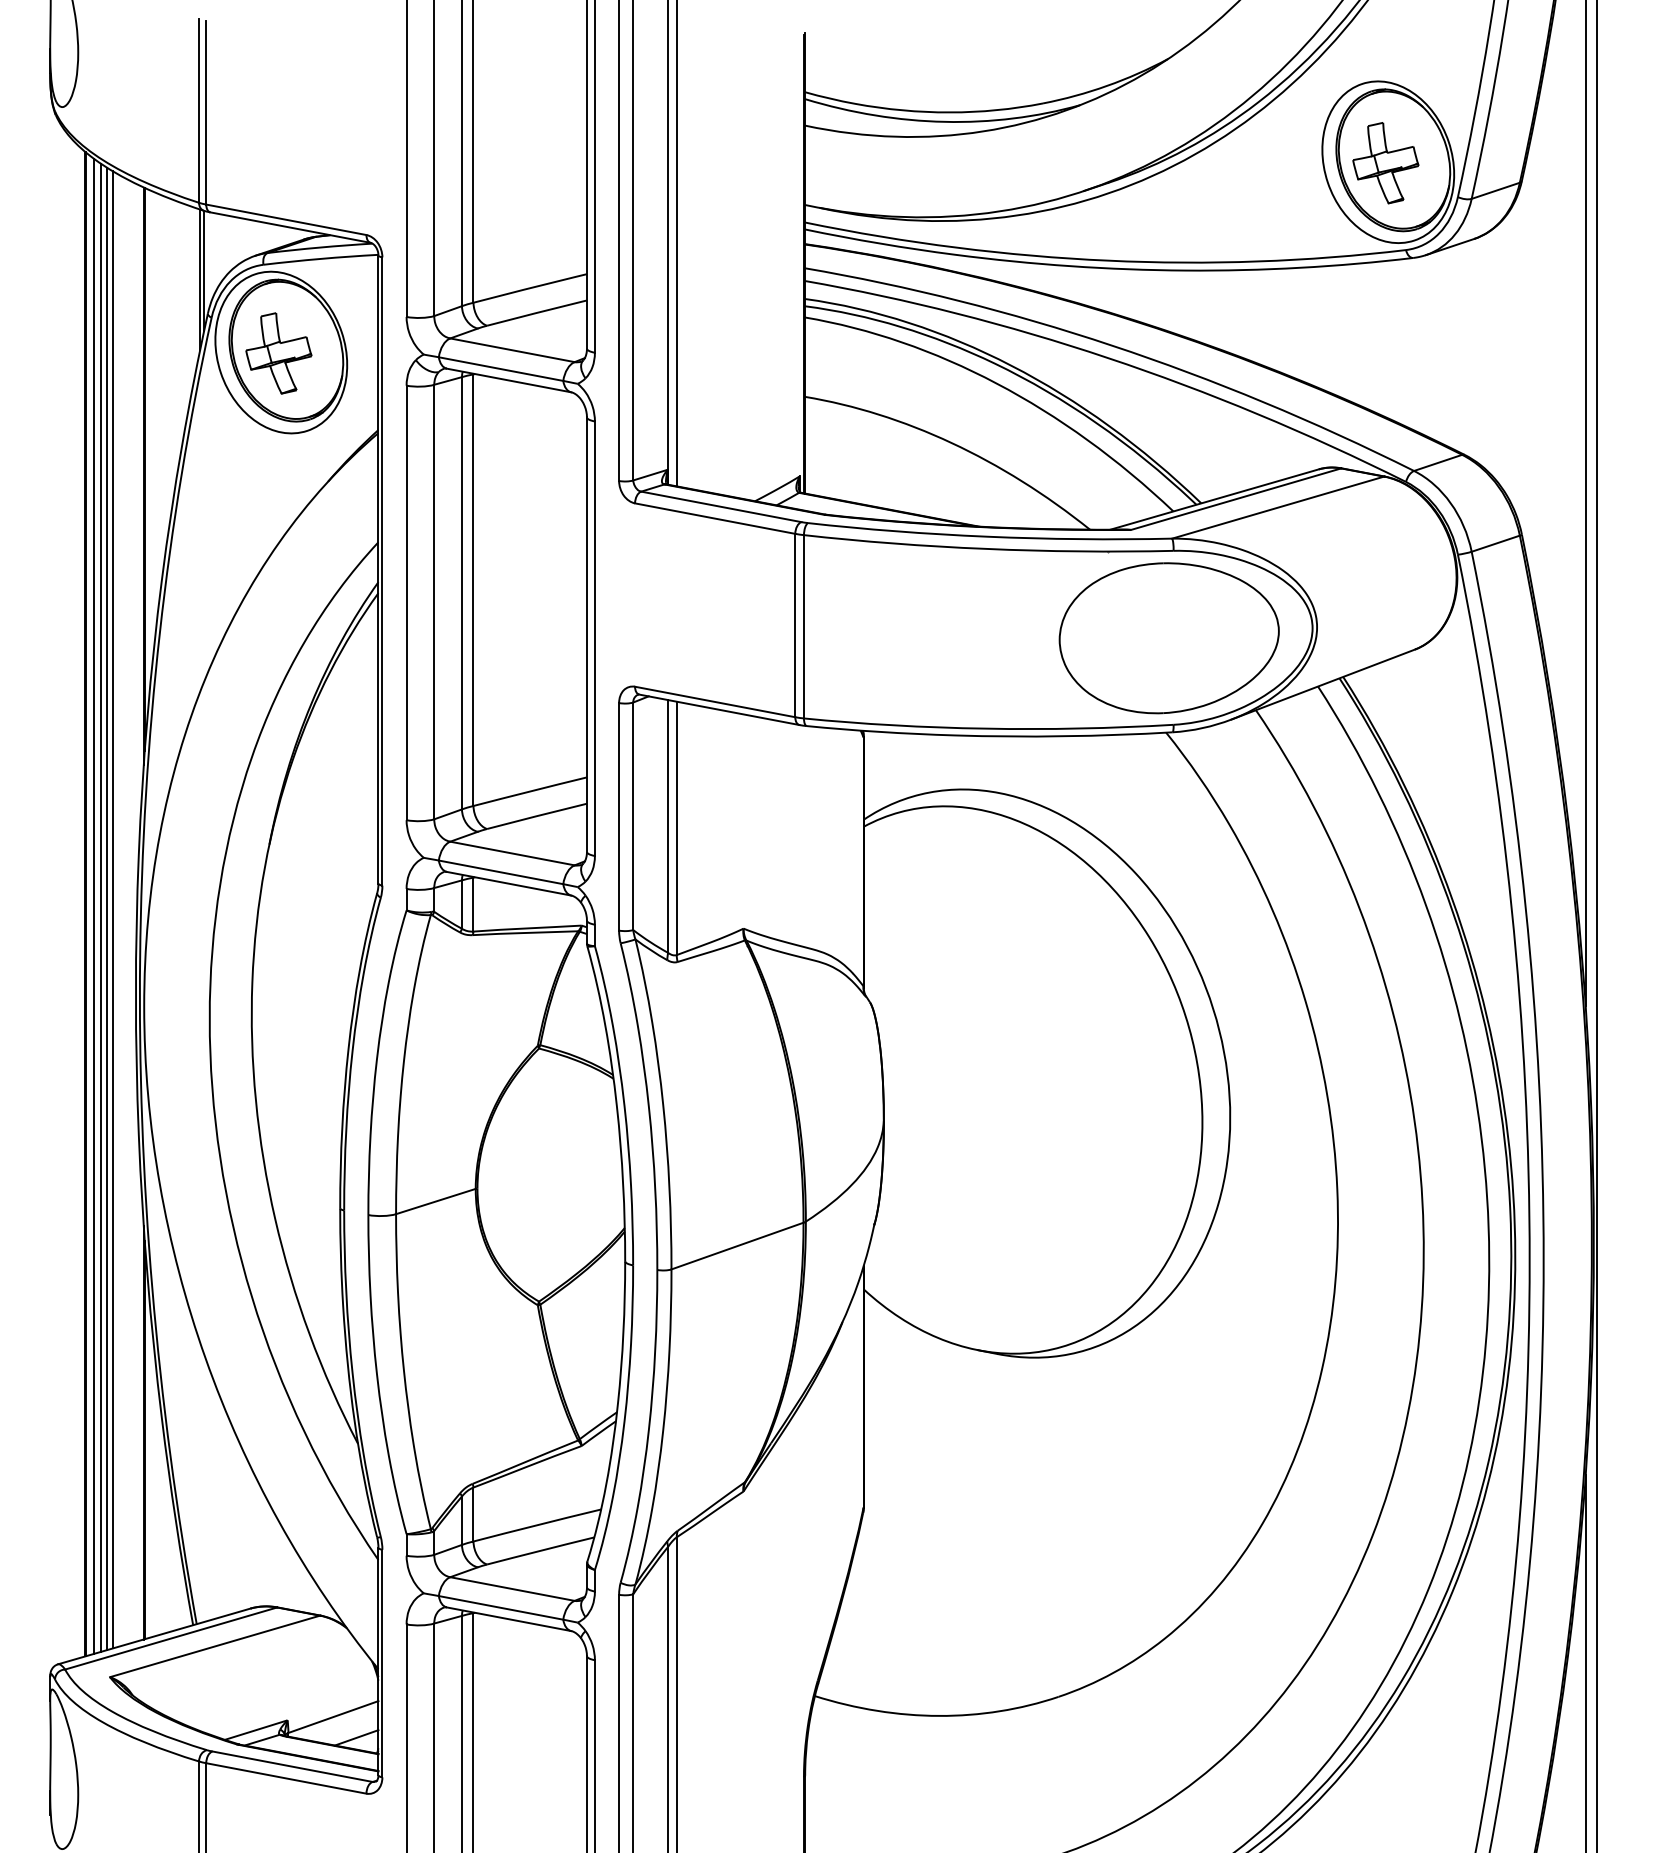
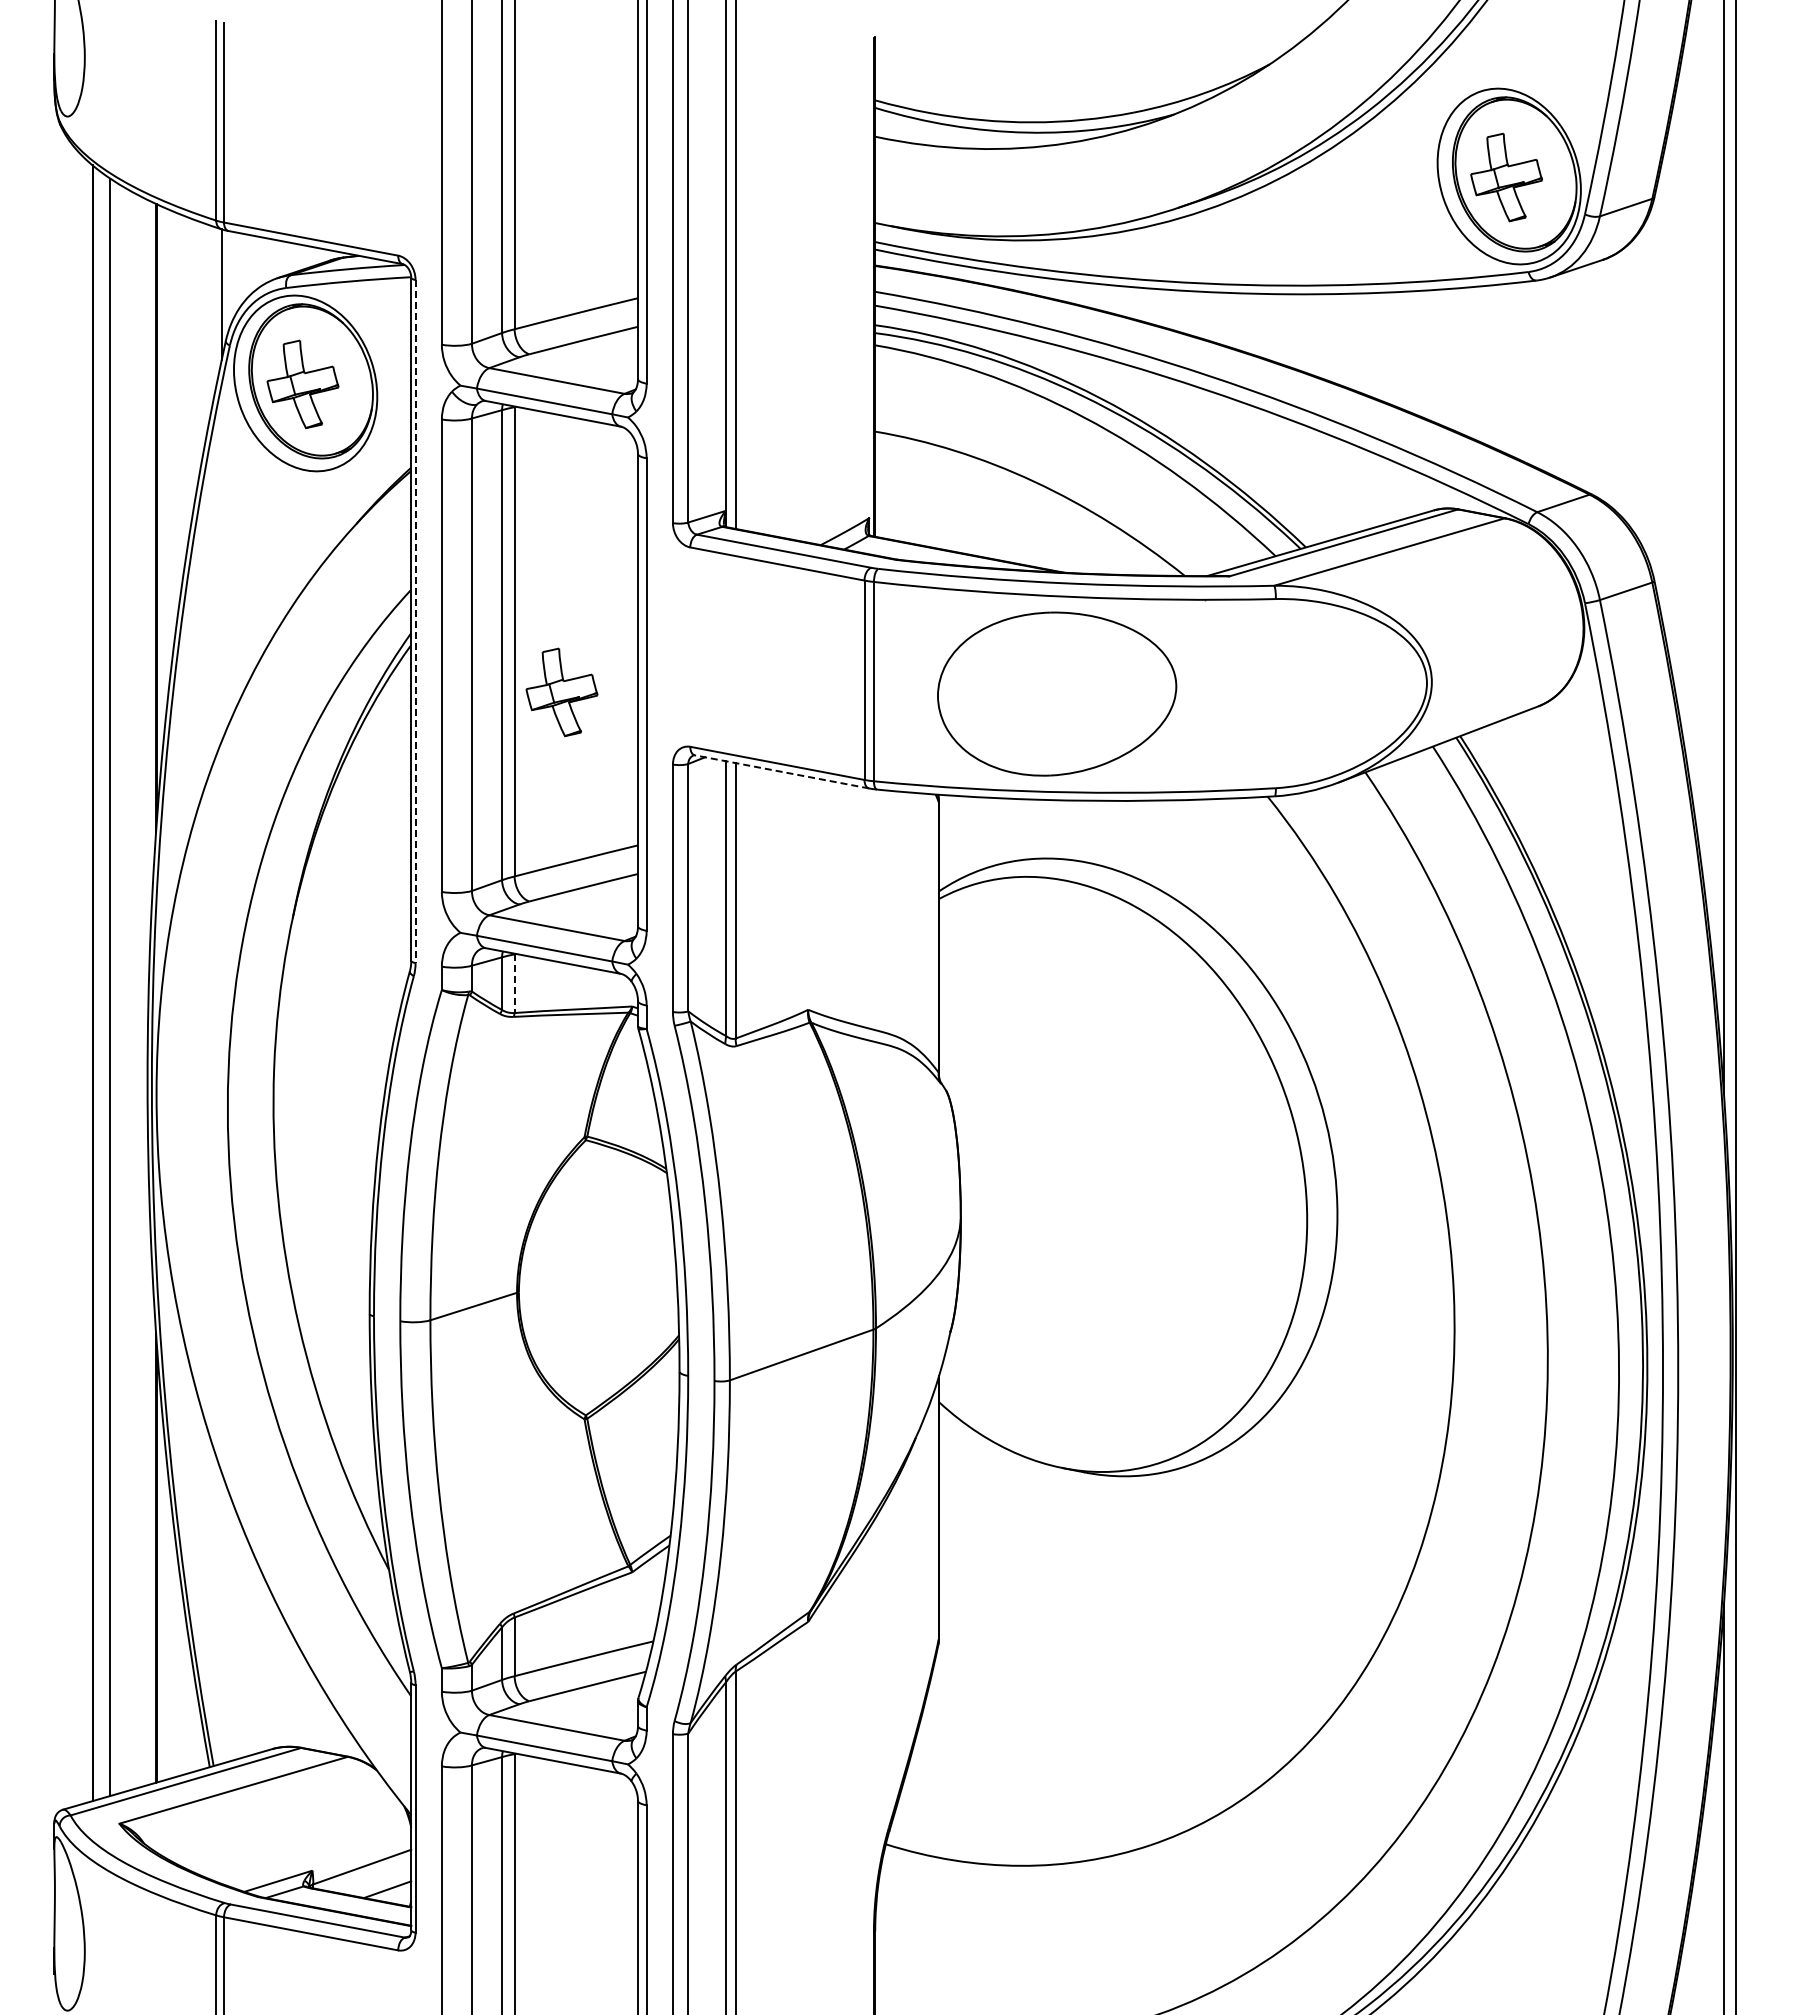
line: (200, 279) -> (217, 303), removed
line: (382, 571) -> (415, 621), solid -> dashed
part: (516, 636) -> (561, 692), added
part: (1169, 637) -> (1057, 693), moved
line: (718, 709) -> (781, 771), solid -> dashed
line: (473, 905) -> (514, 984), solid -> dashed
line: (93, 906) -> (101, 985), removed
line: (107, 909) -> (116, 988), removed
line: (112, 909) -> (122, 989), removed

